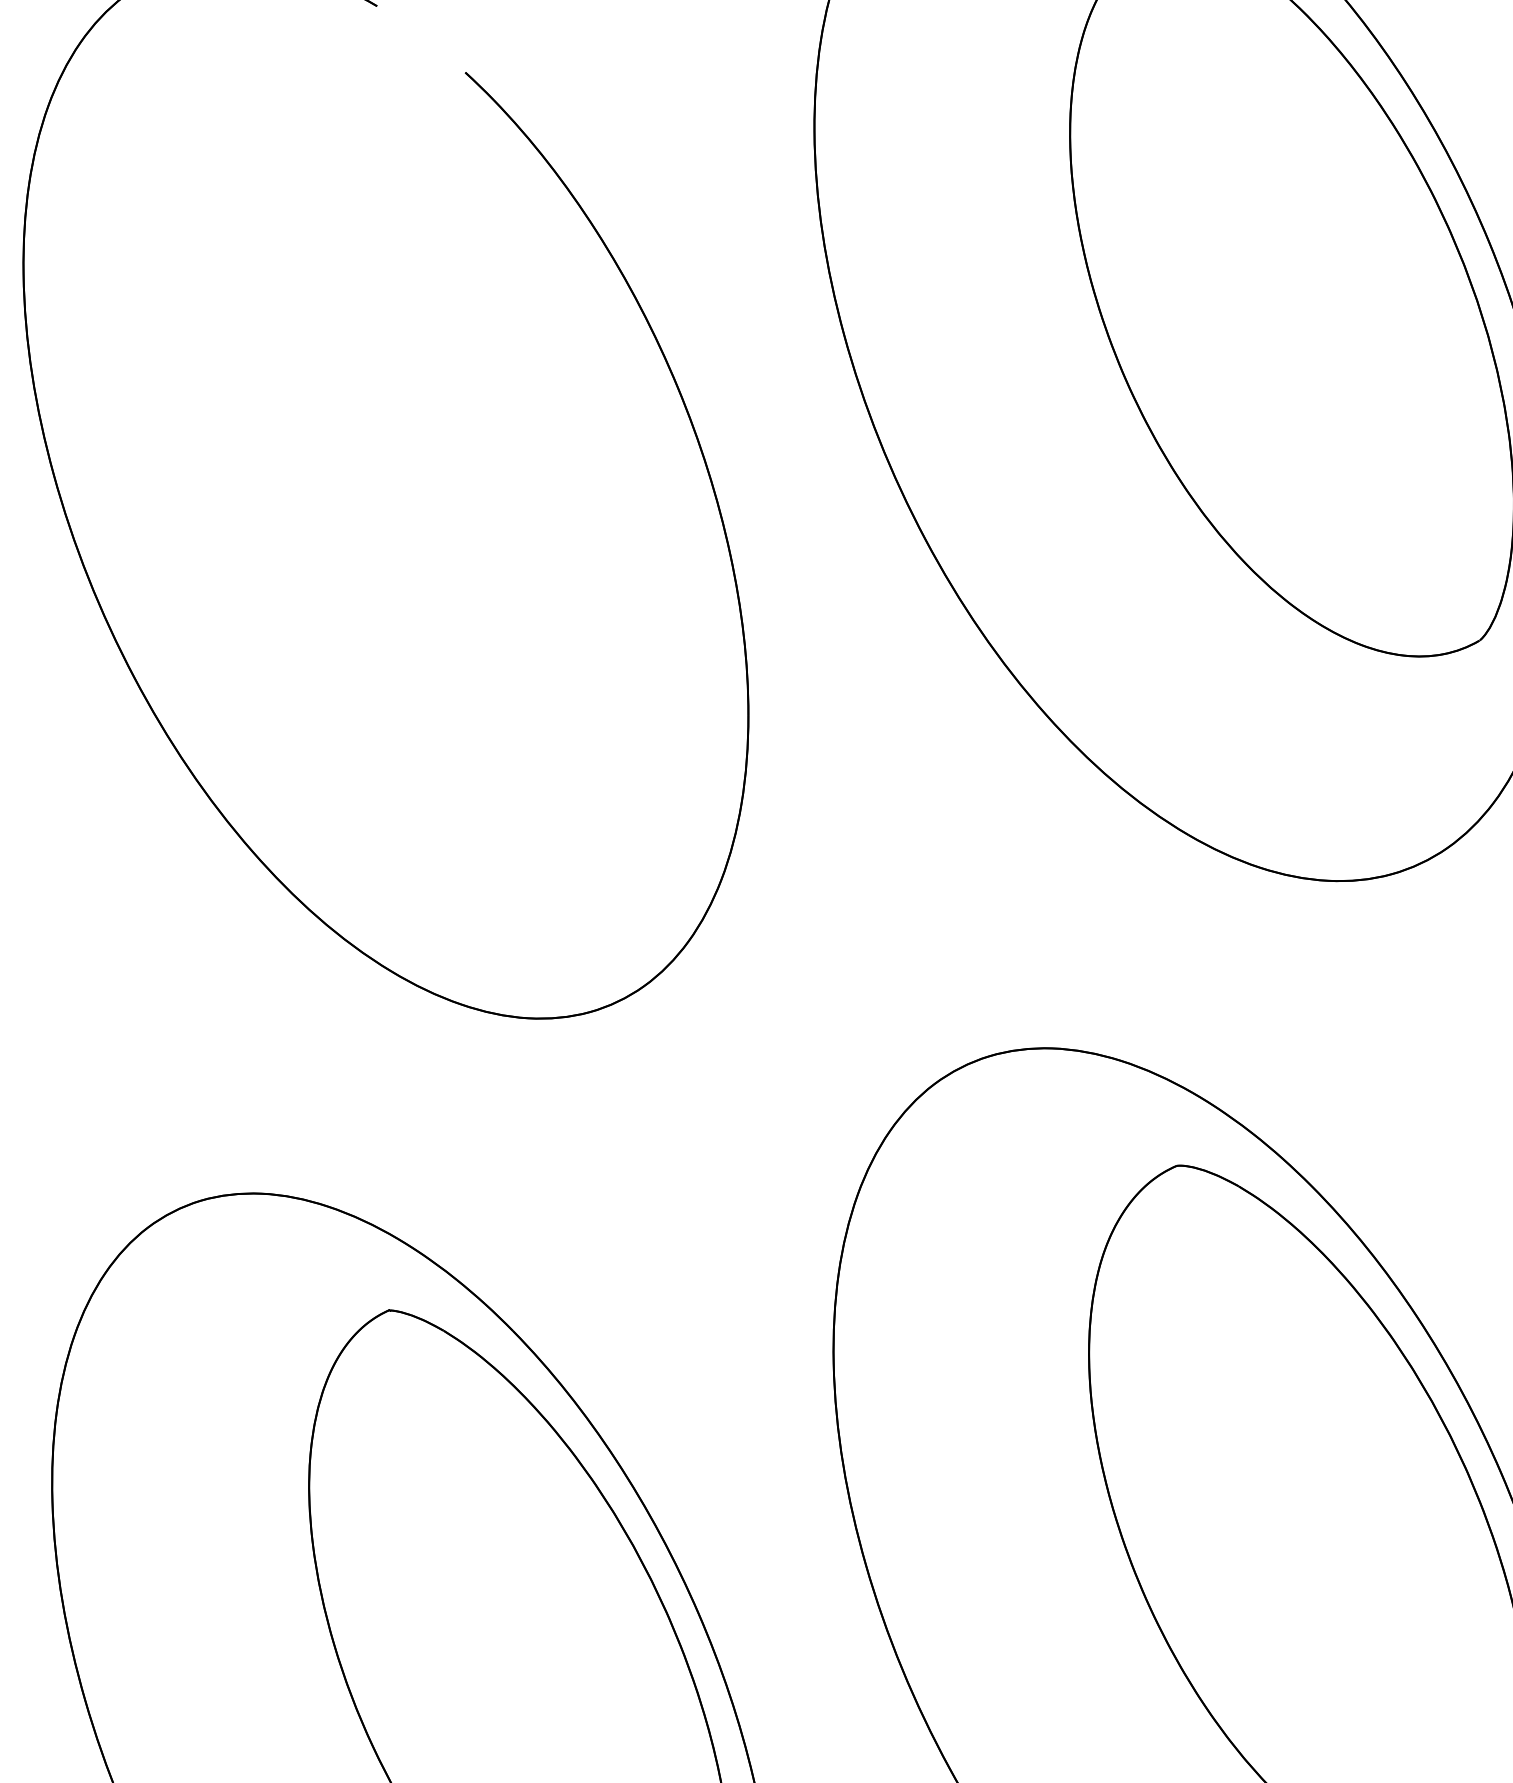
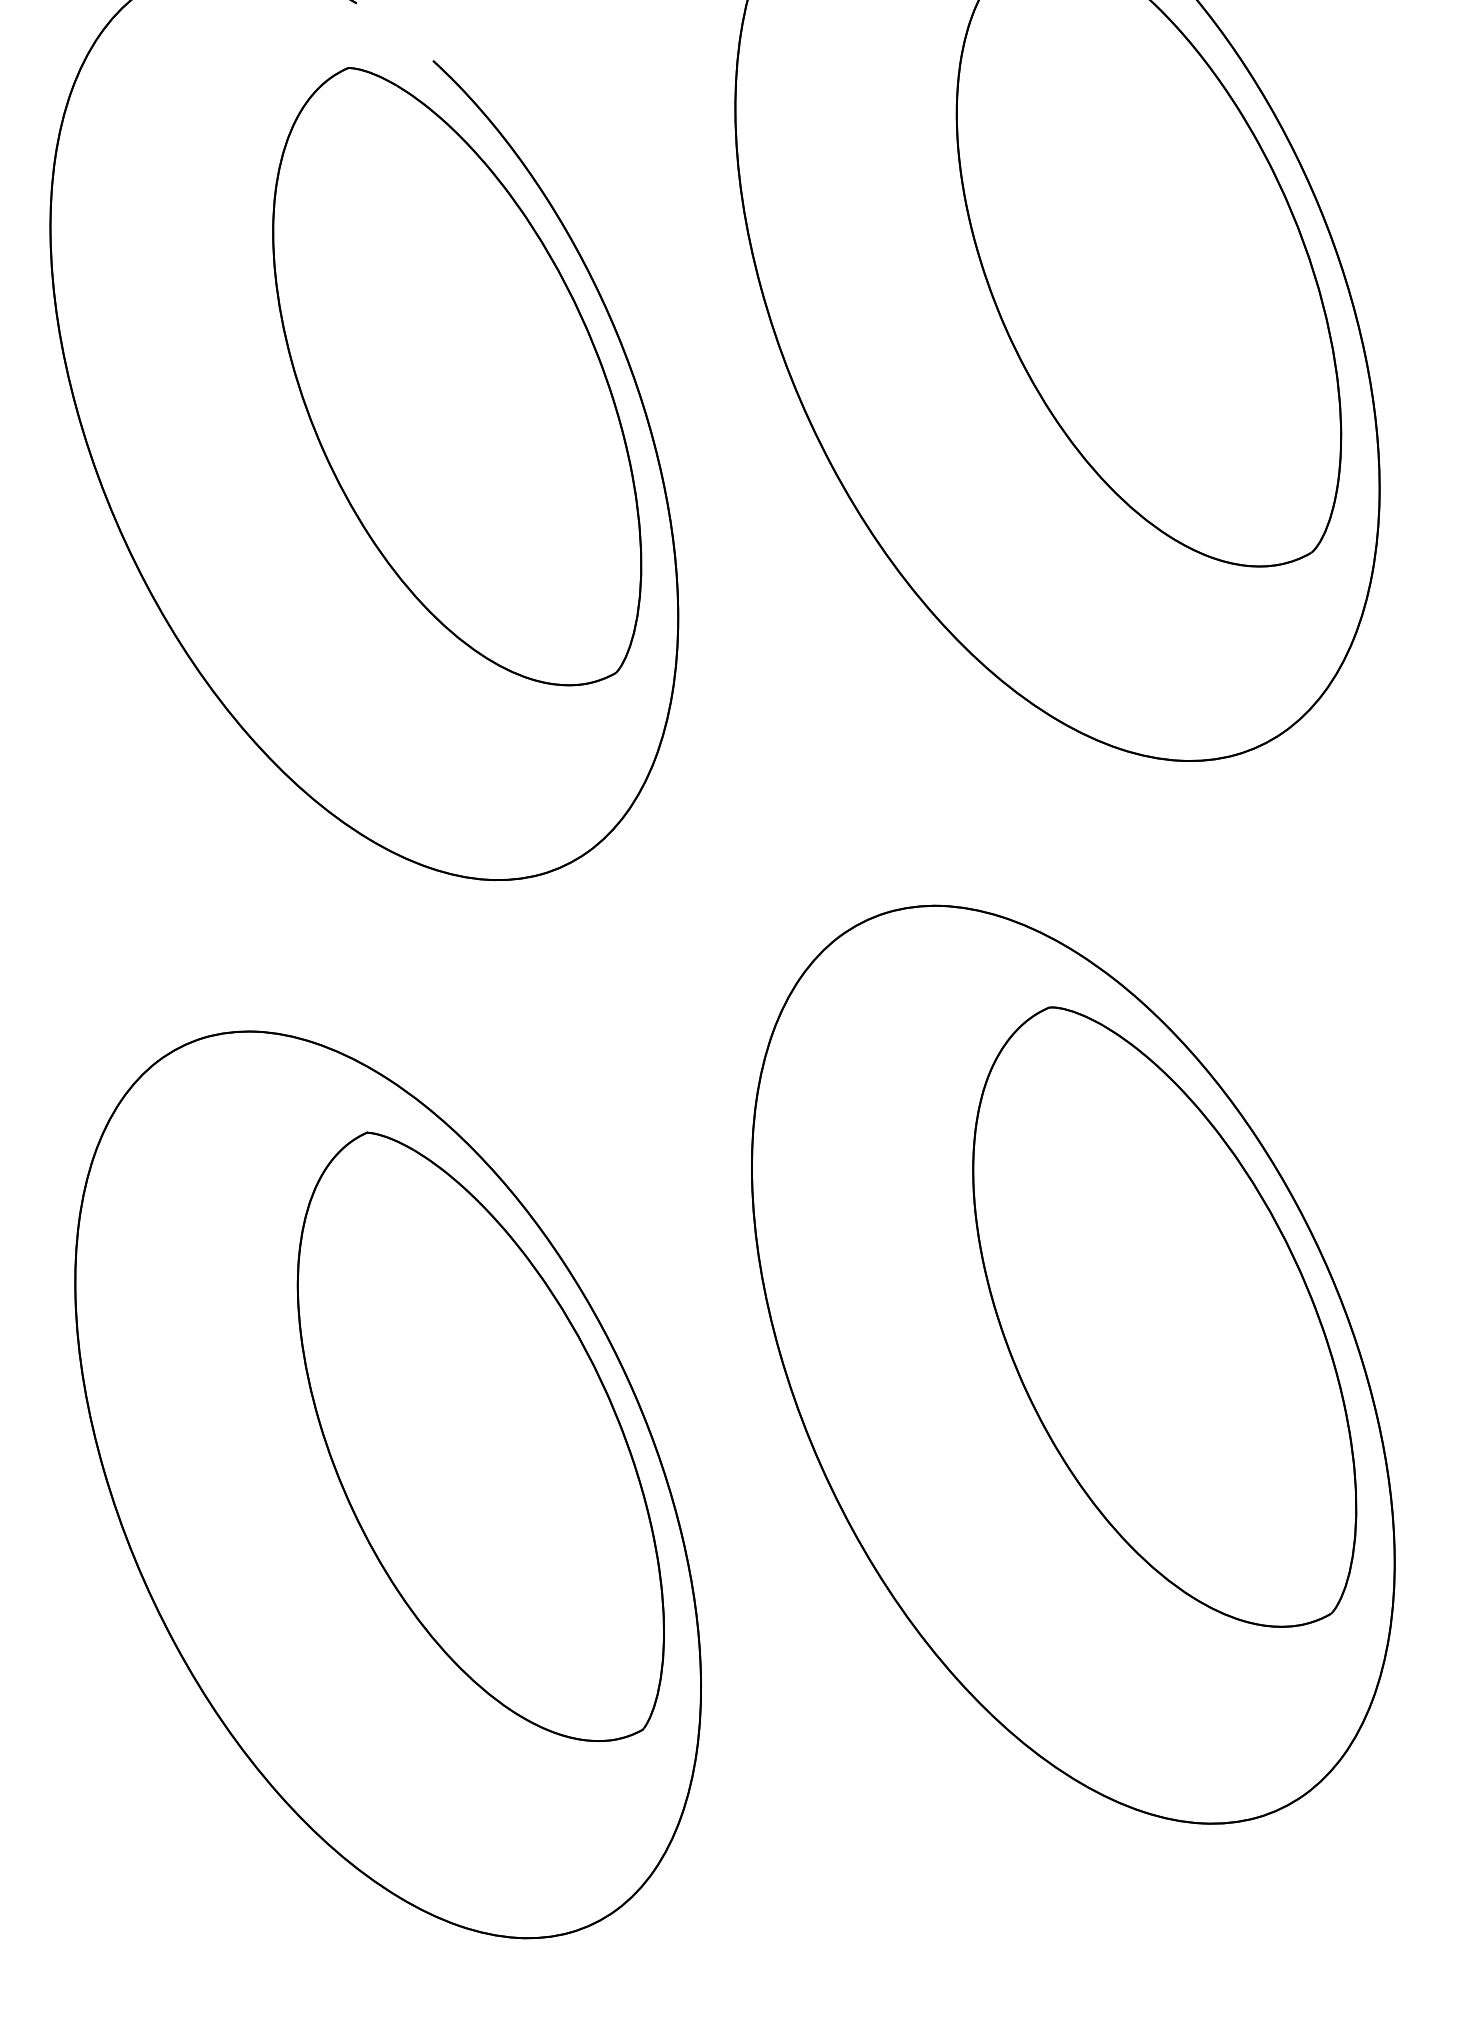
part: (493, 437) -> (457, 376), added

